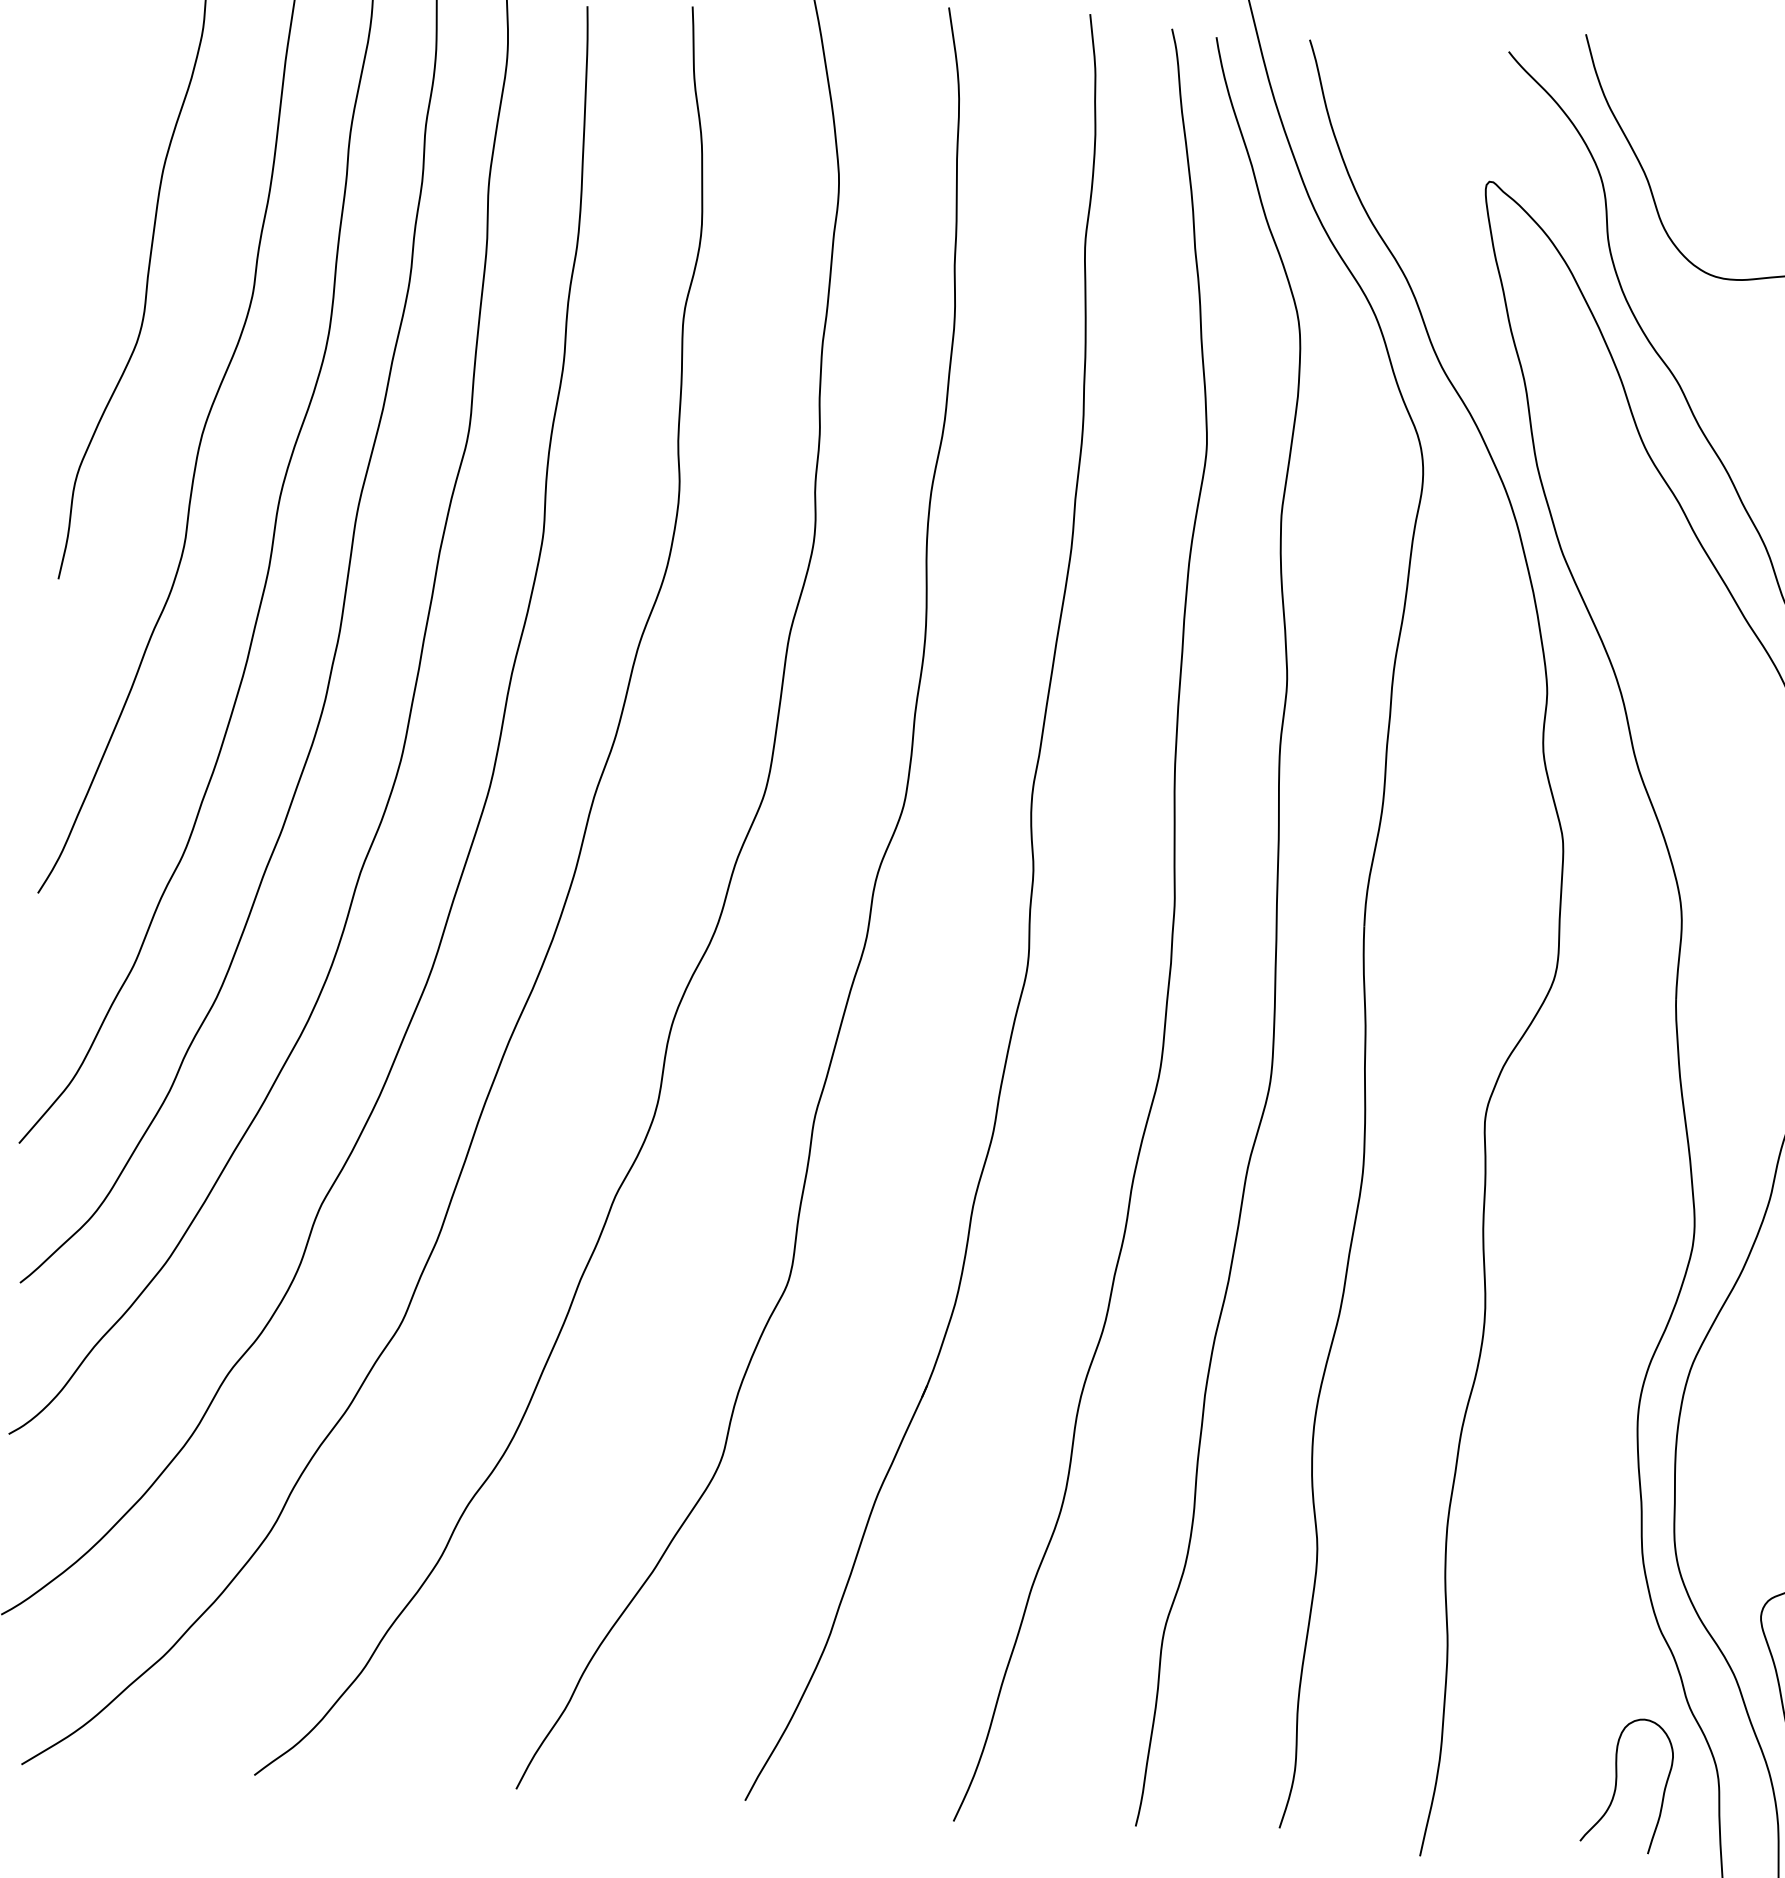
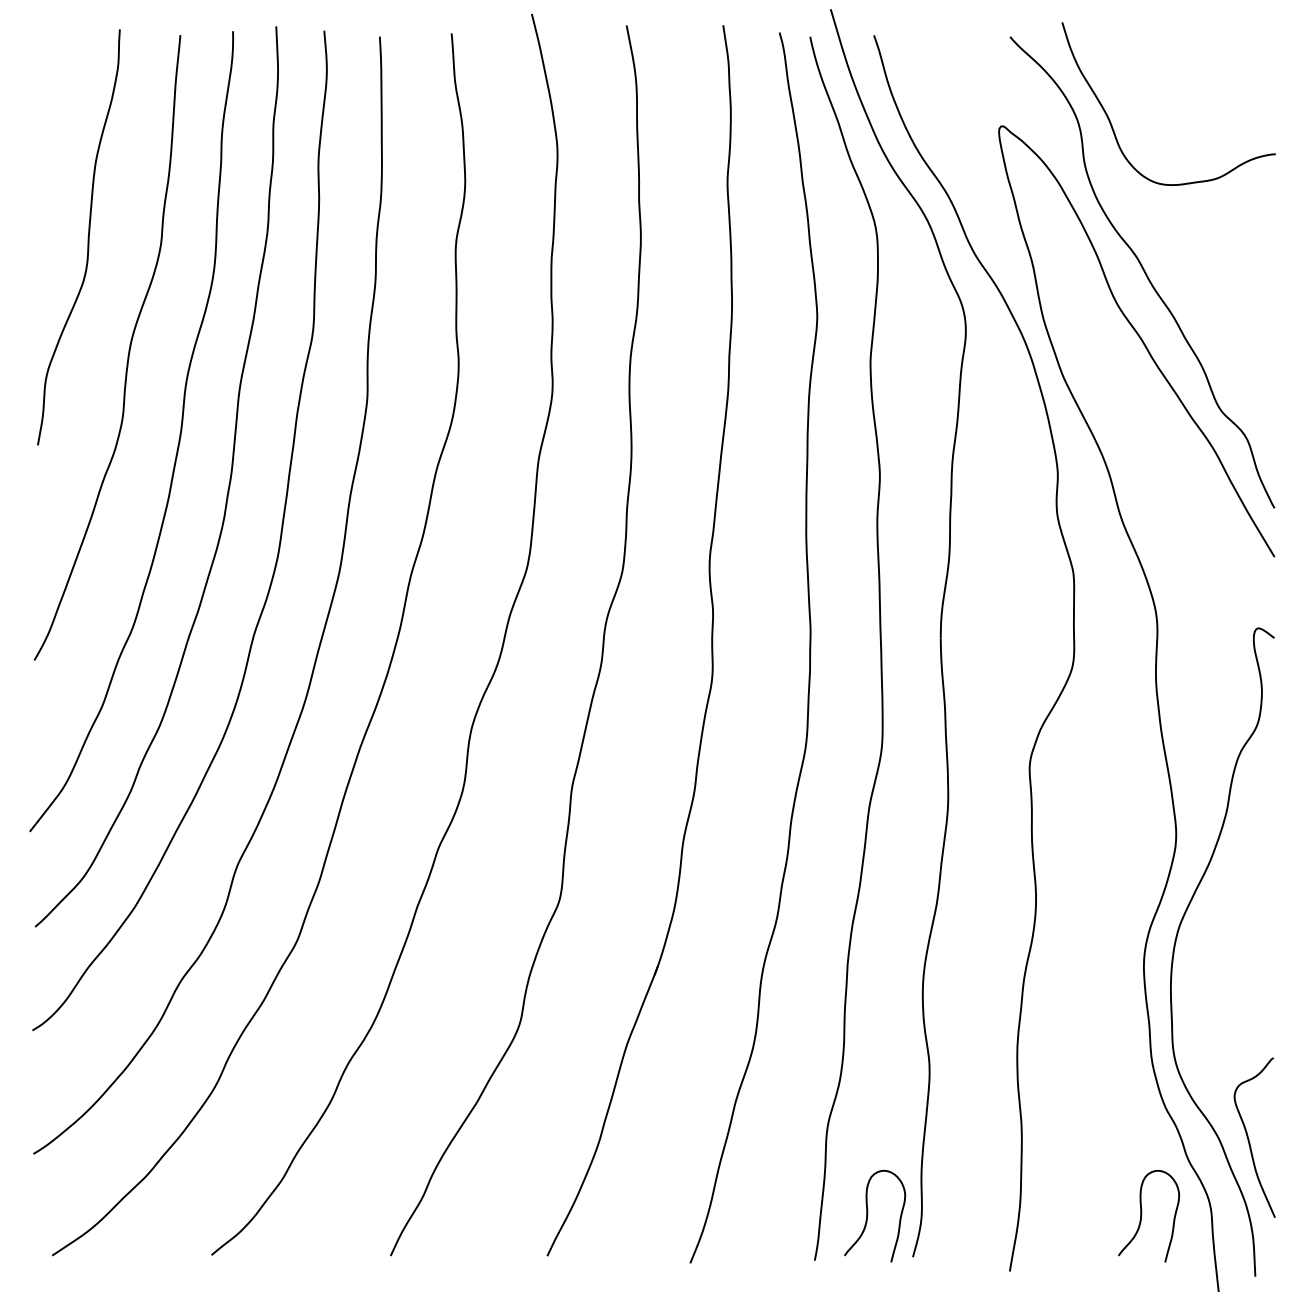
curve: (1217, 1764) -> (868, 1215), added

